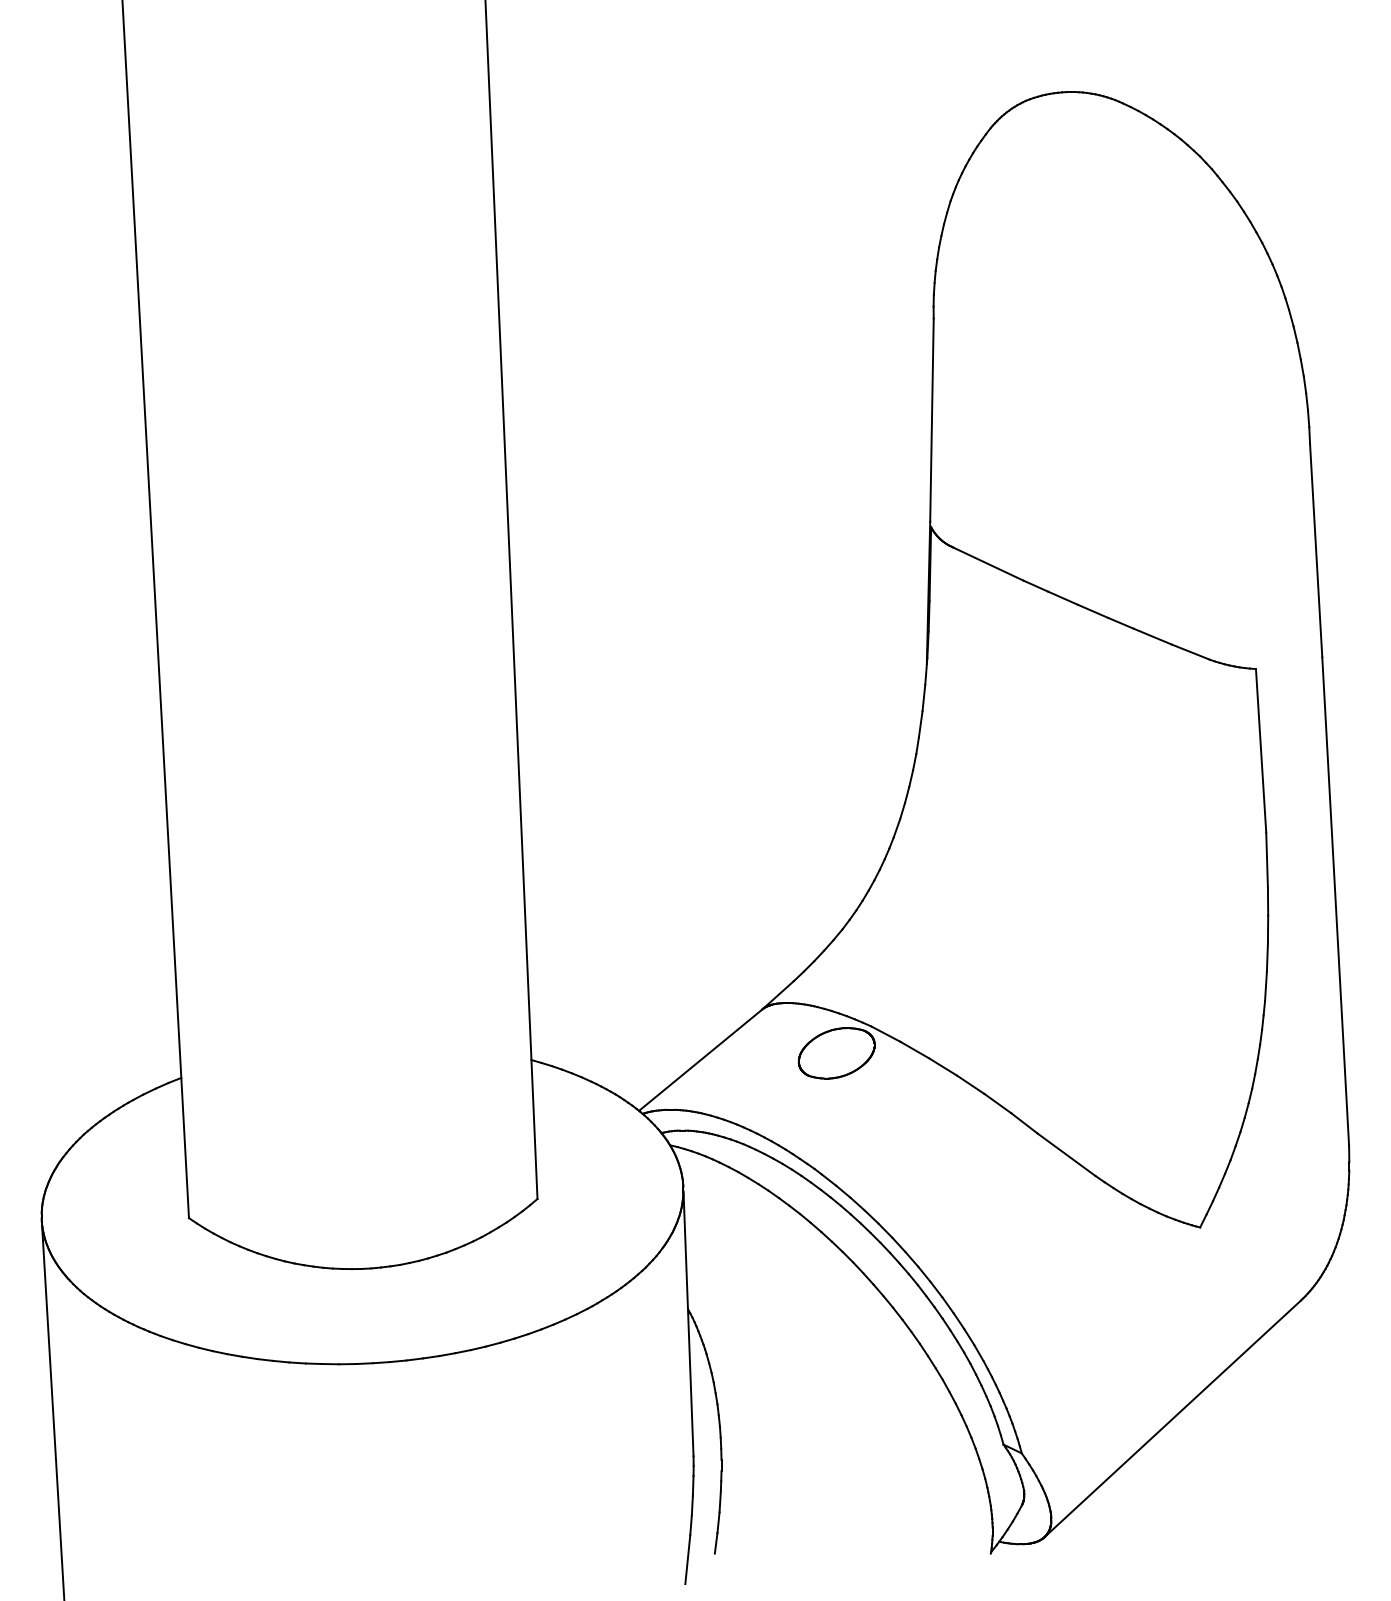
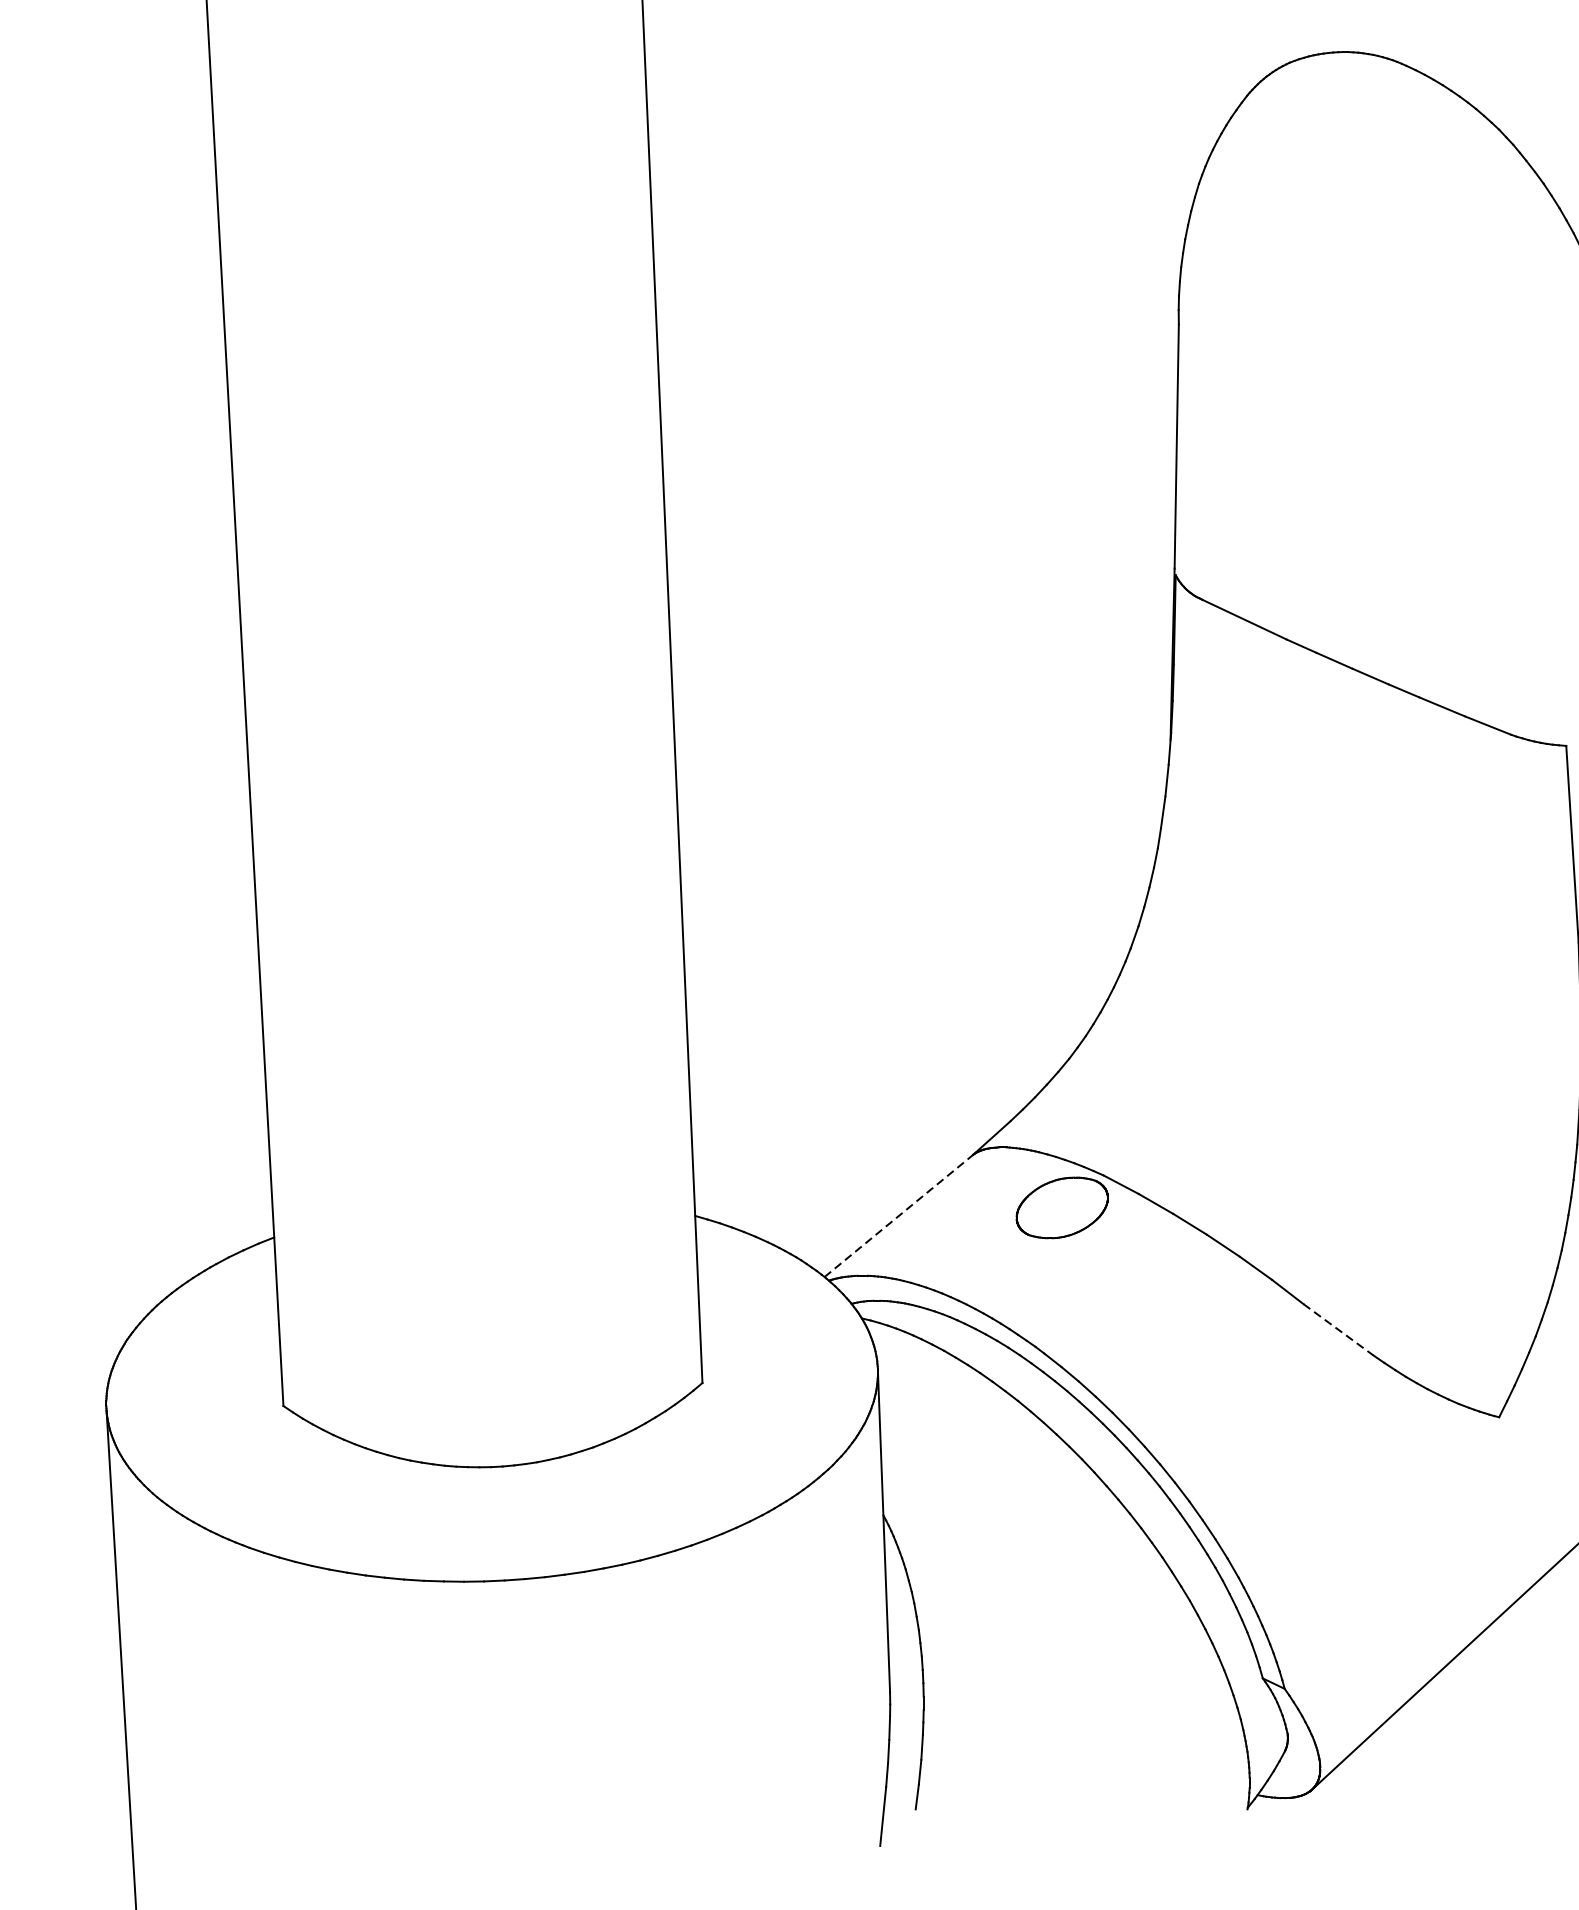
line: (700, 1060) -> (898, 1216), solid -> dashed
line: (1066, 1154) -> (1338, 1329), solid -> dashed

